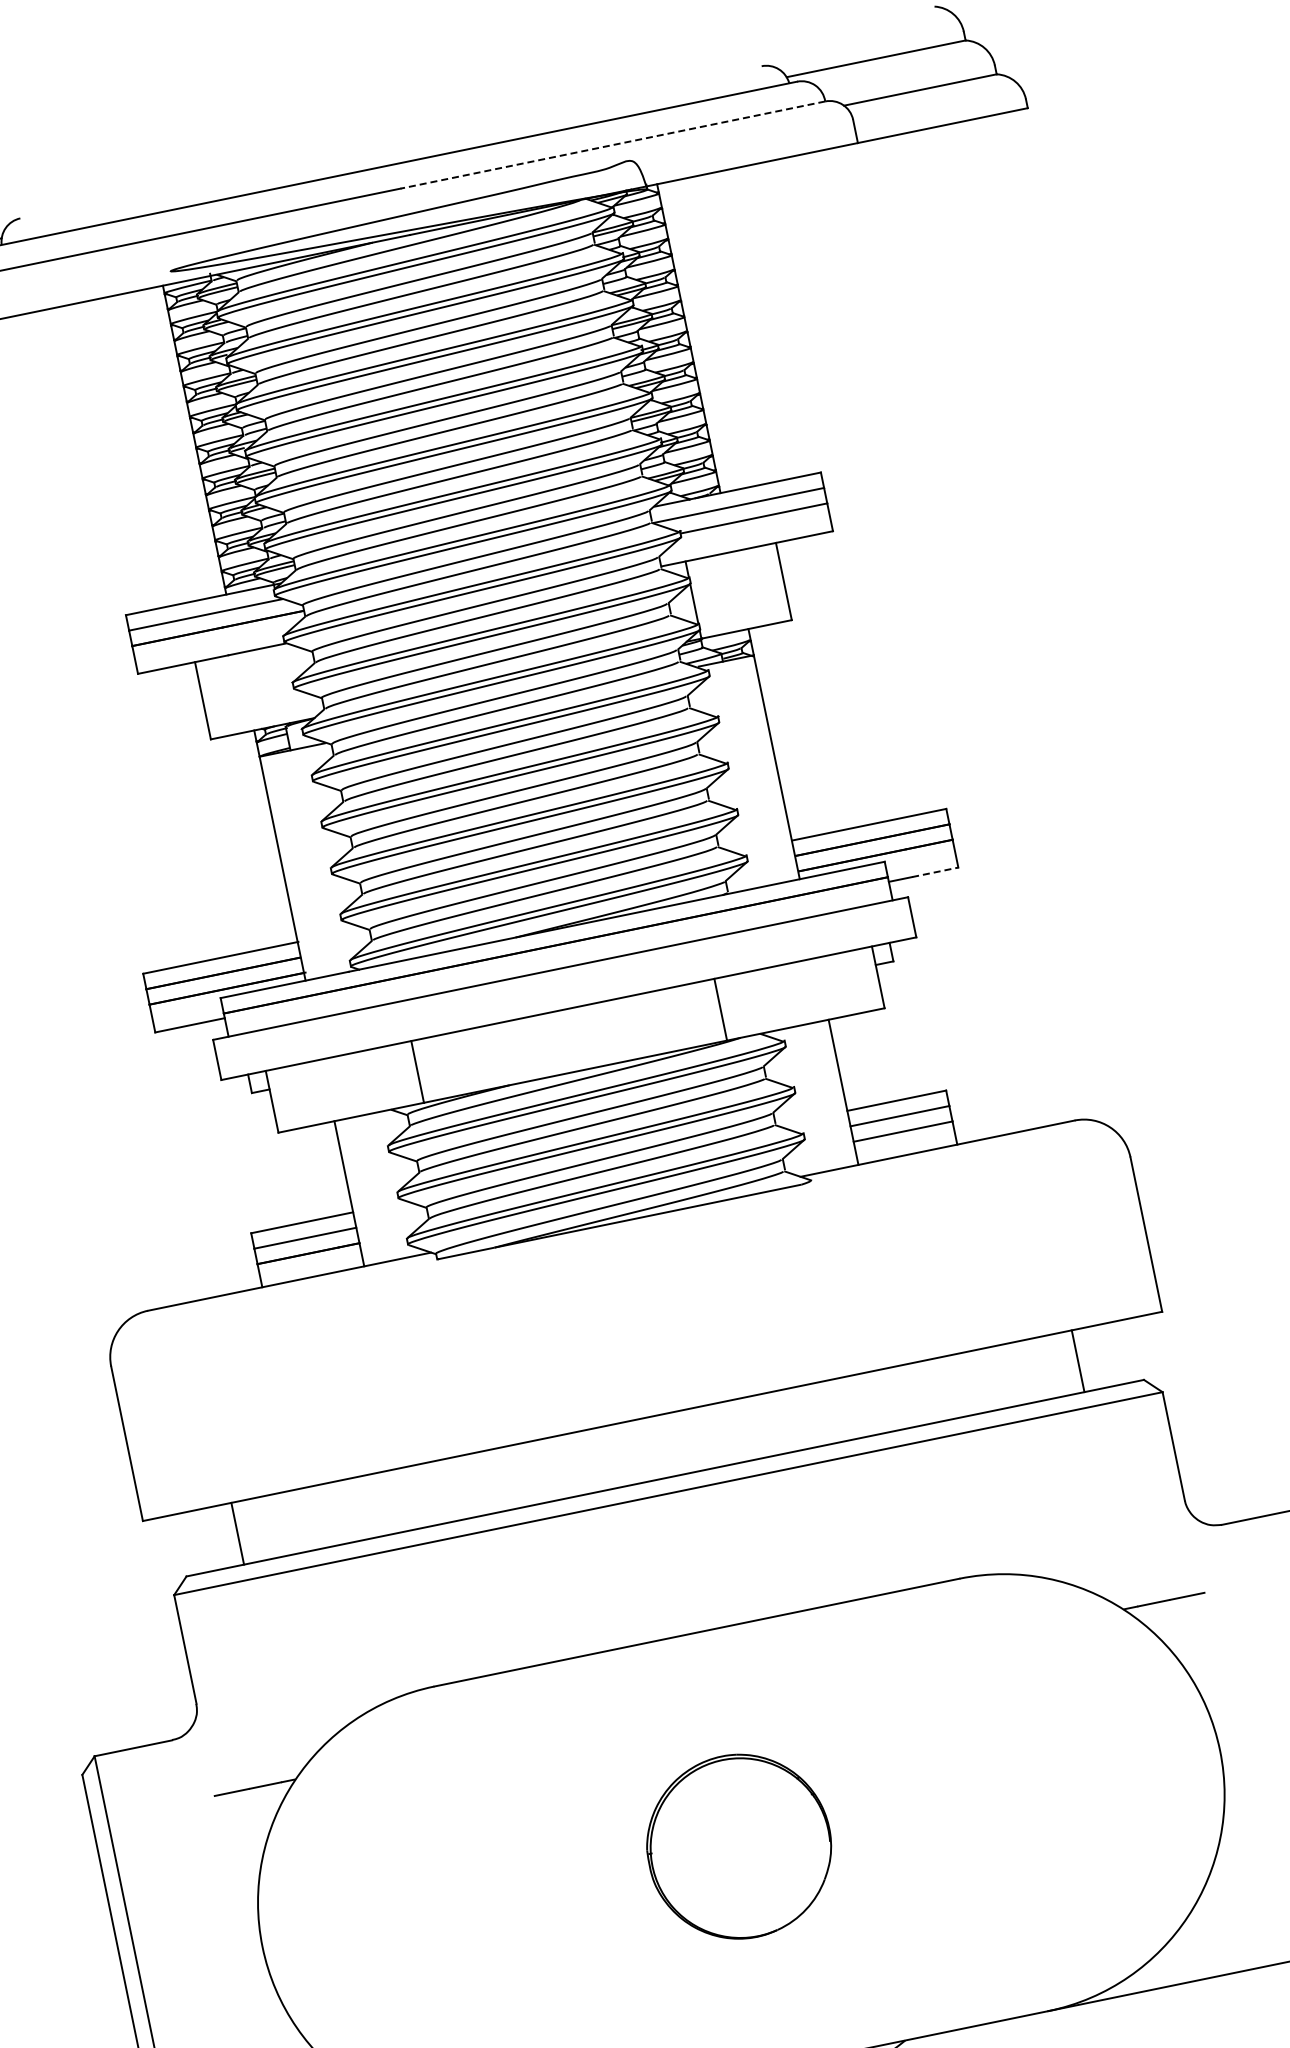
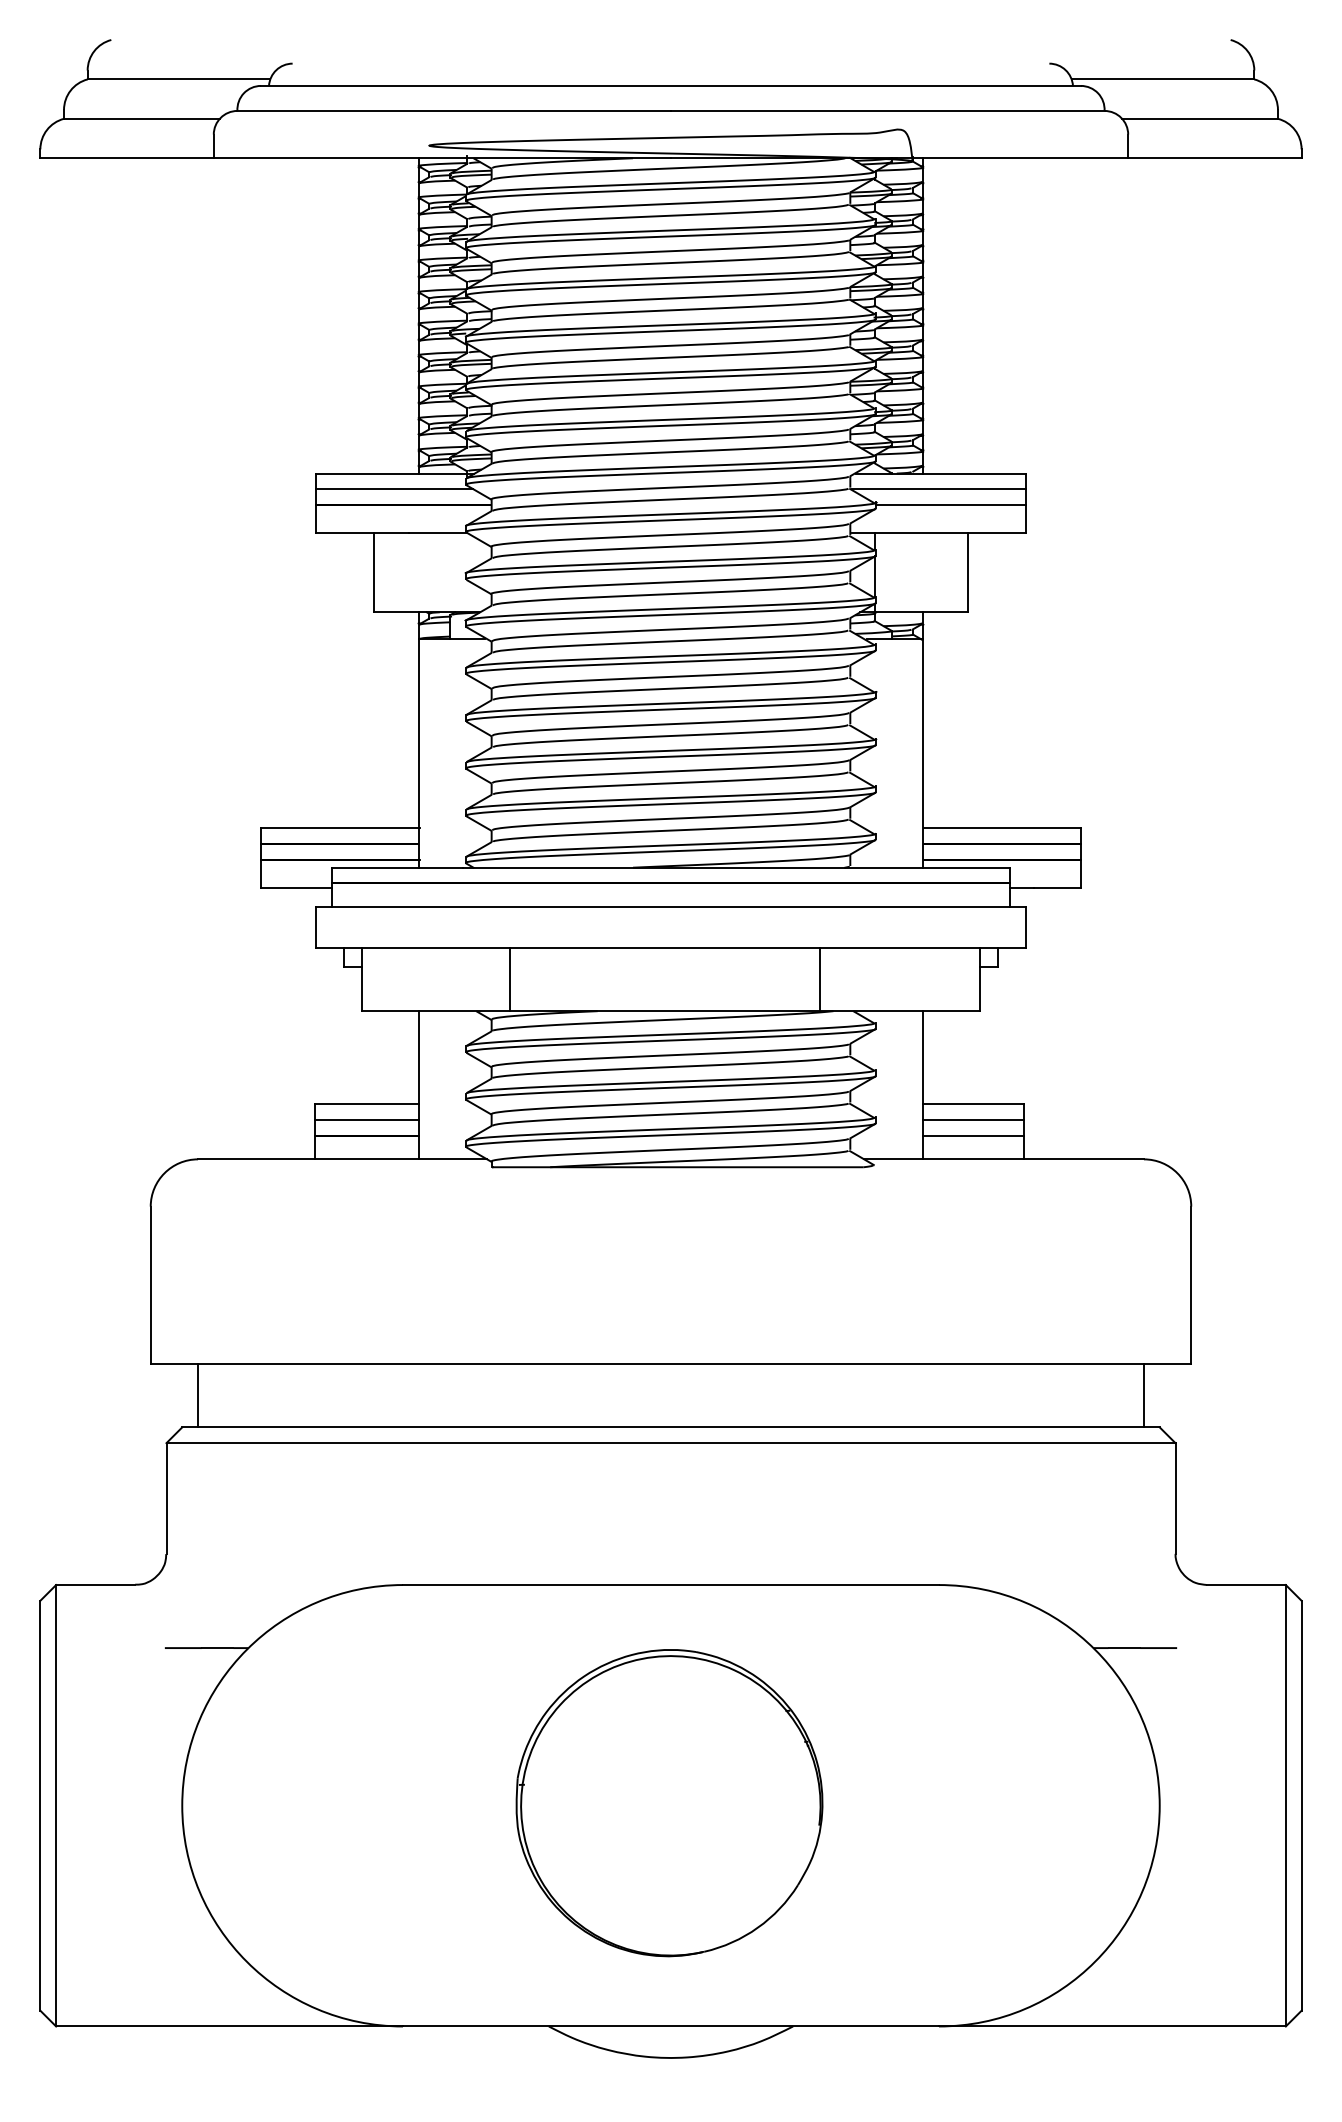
line: (612, 144) -> (887, 110), dashed -> solid
line: (935, 872) -> (1057, 888), dashed -> solid
line: (1077, 1361) -> (1143, 1395), moved
line: (238, 1533) -> (198, 1395), moved
part: (739, 1846) -> (669, 1803), size x1.67

